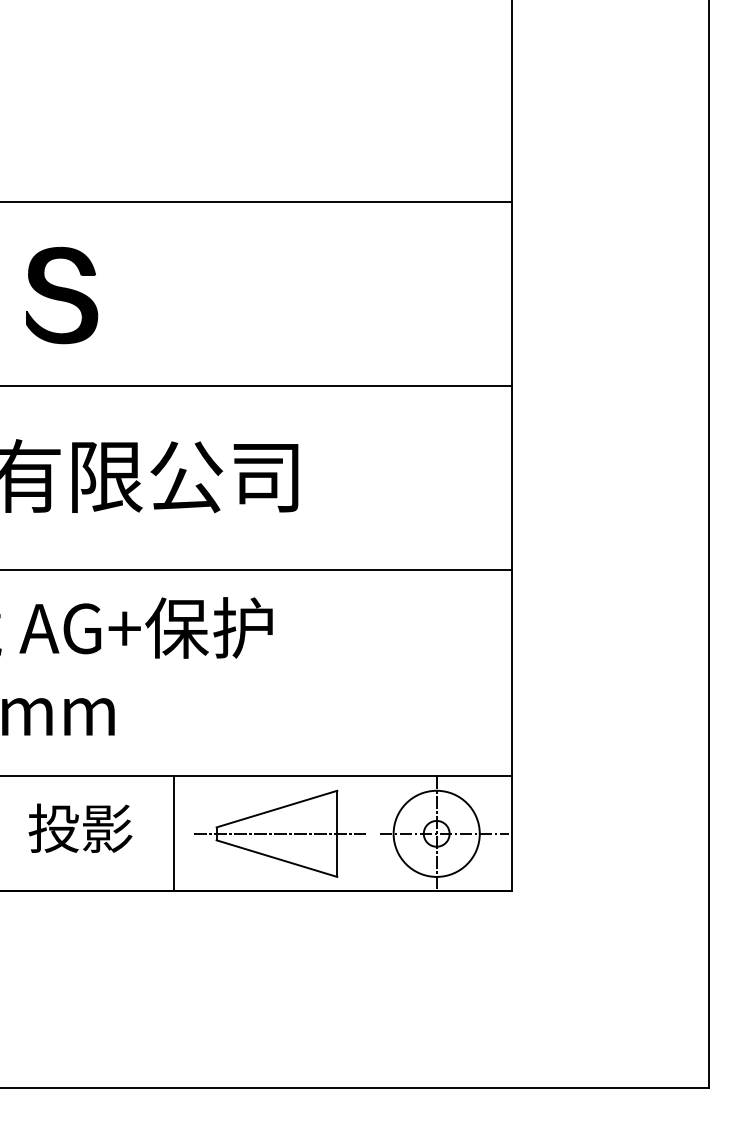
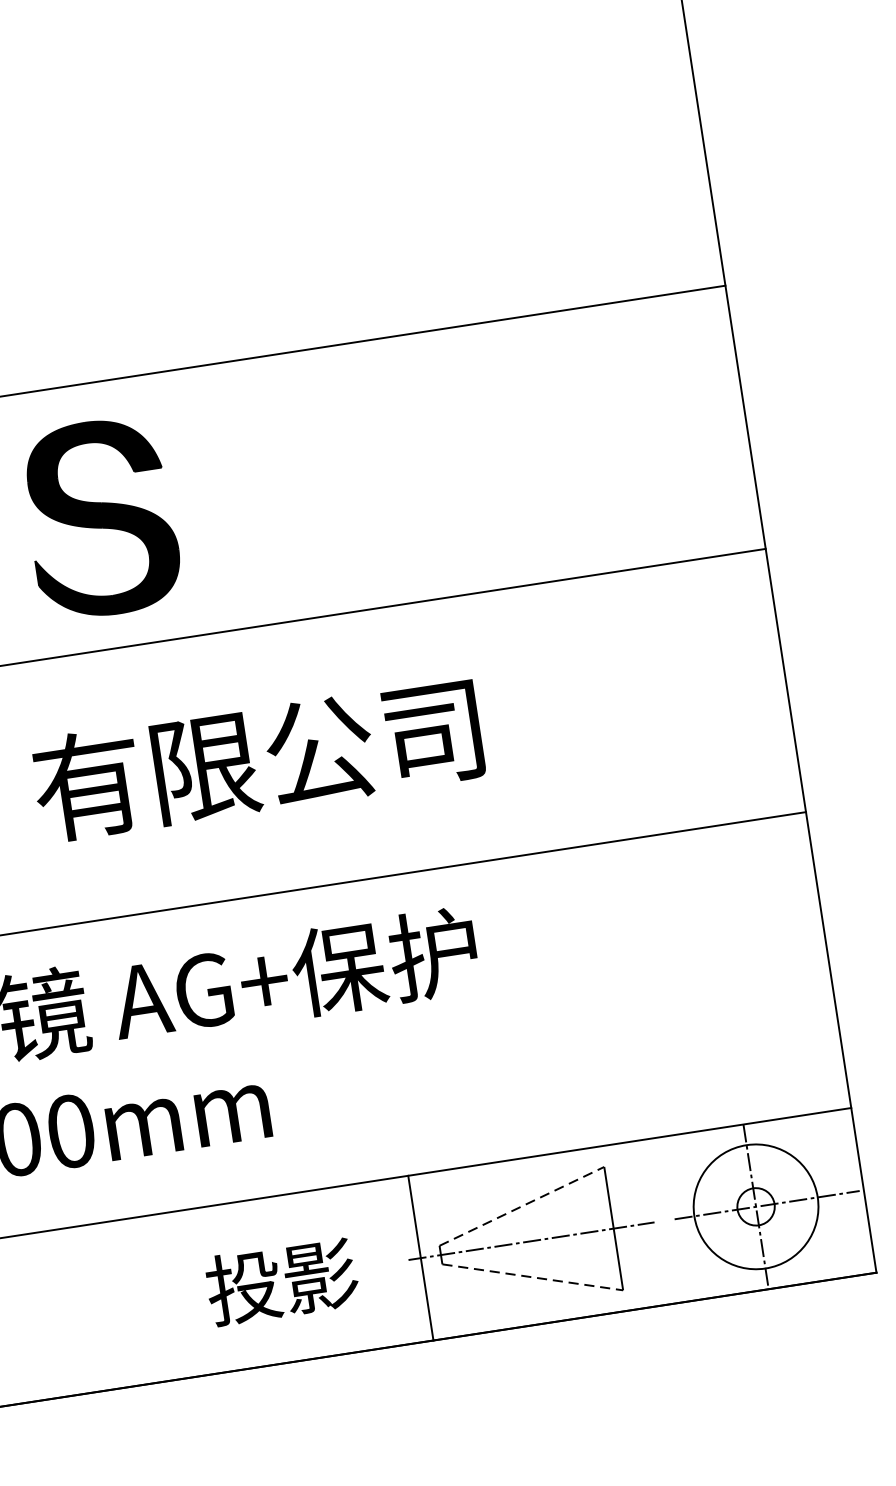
part: (62, 295) -> (102, 518), size x1.4
line: (277, 808) -> (522, 1205), solid -> dashed
text: (80, 827) -> (281, 1280), moved
line: (173, 833) -> (420, 1257), moved
line: (277, 858) -> (533, 1277), solid -> dashed

